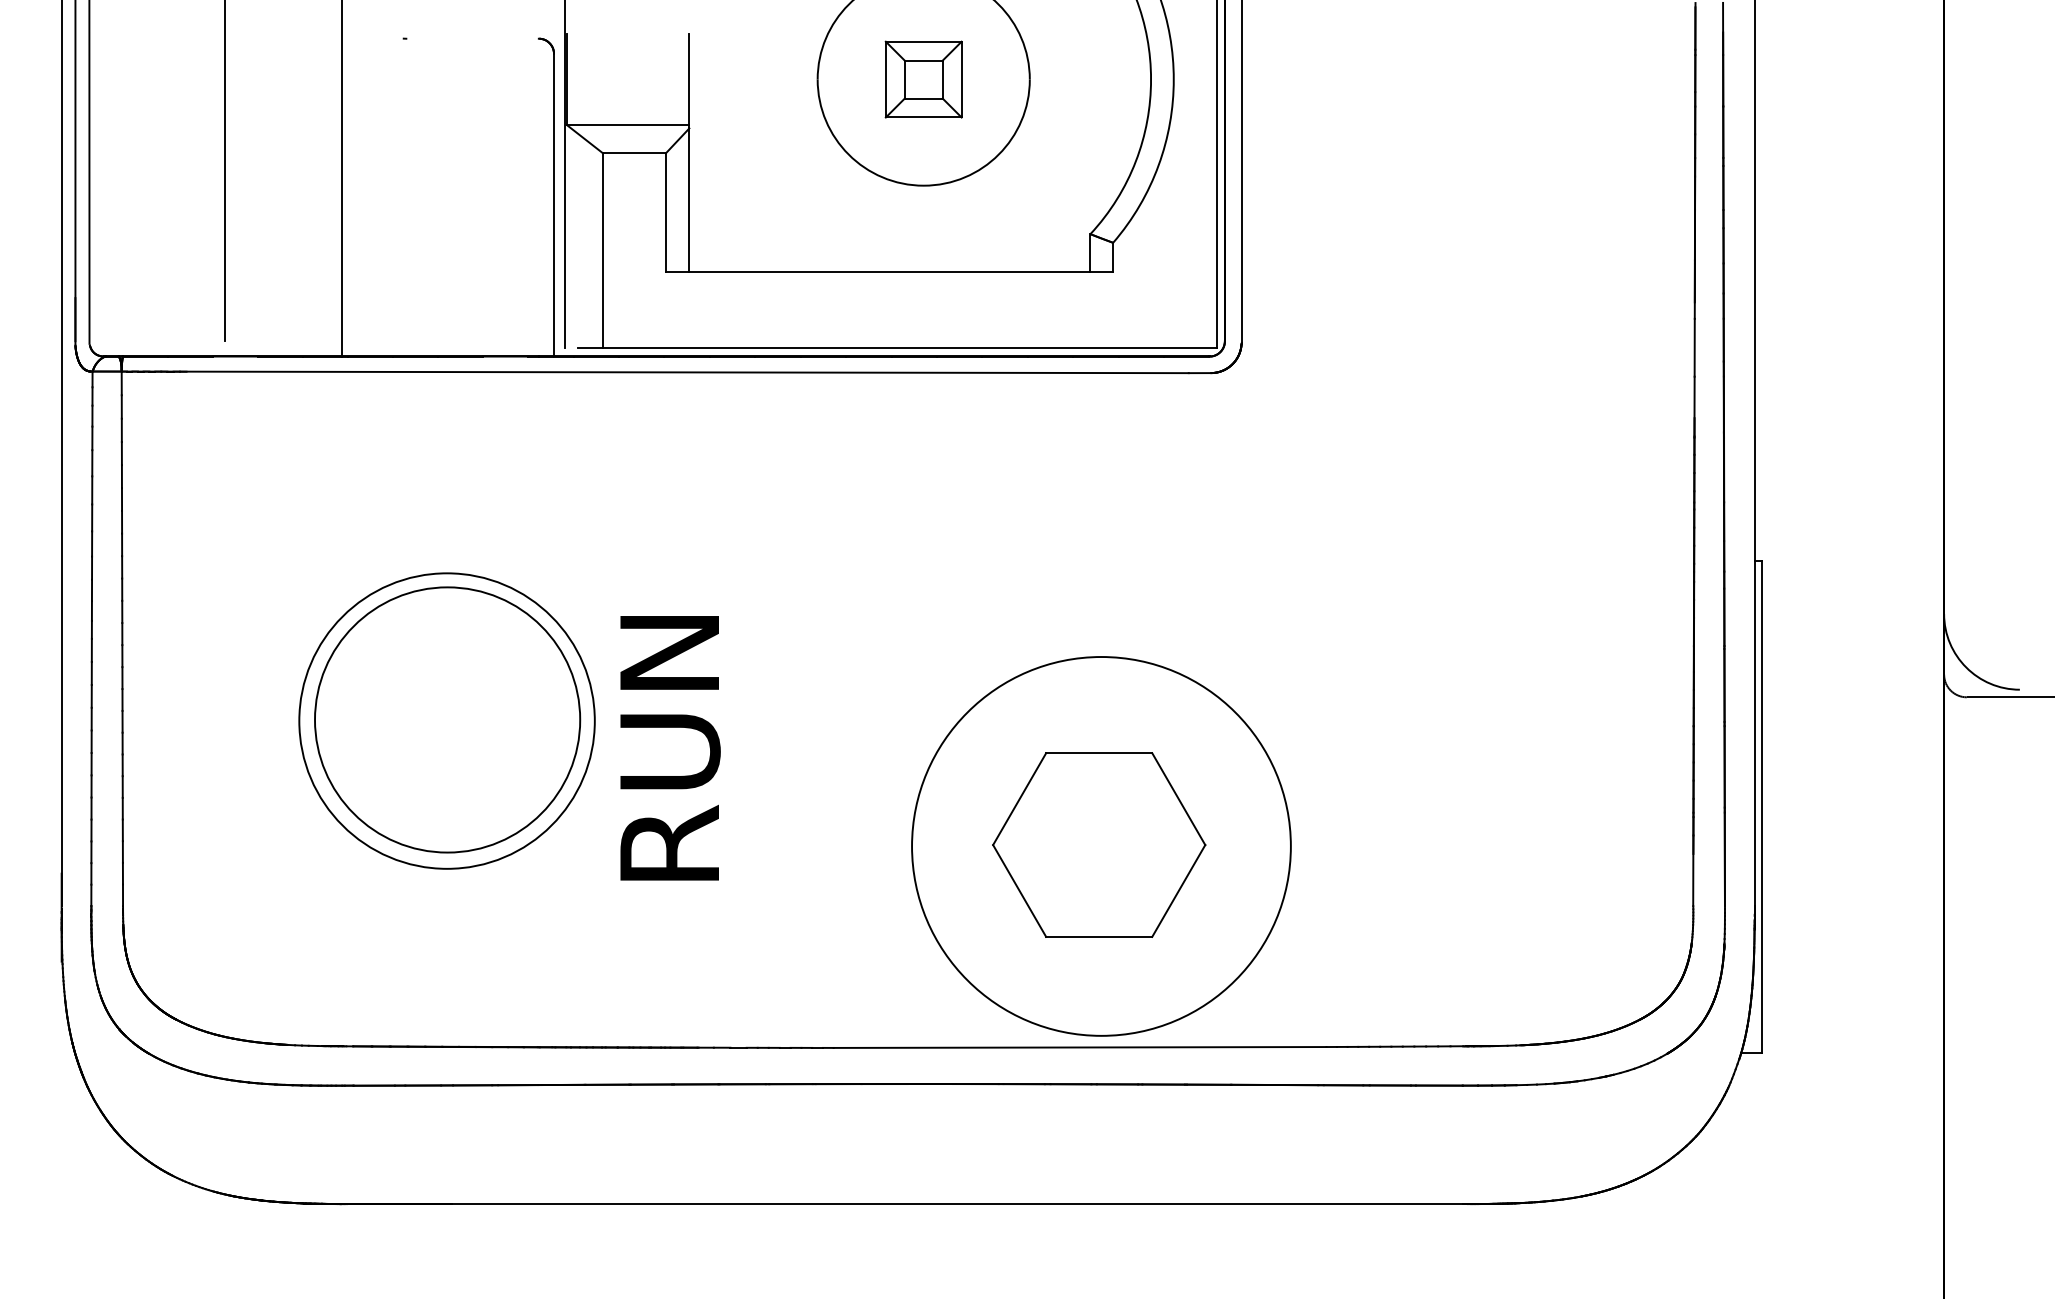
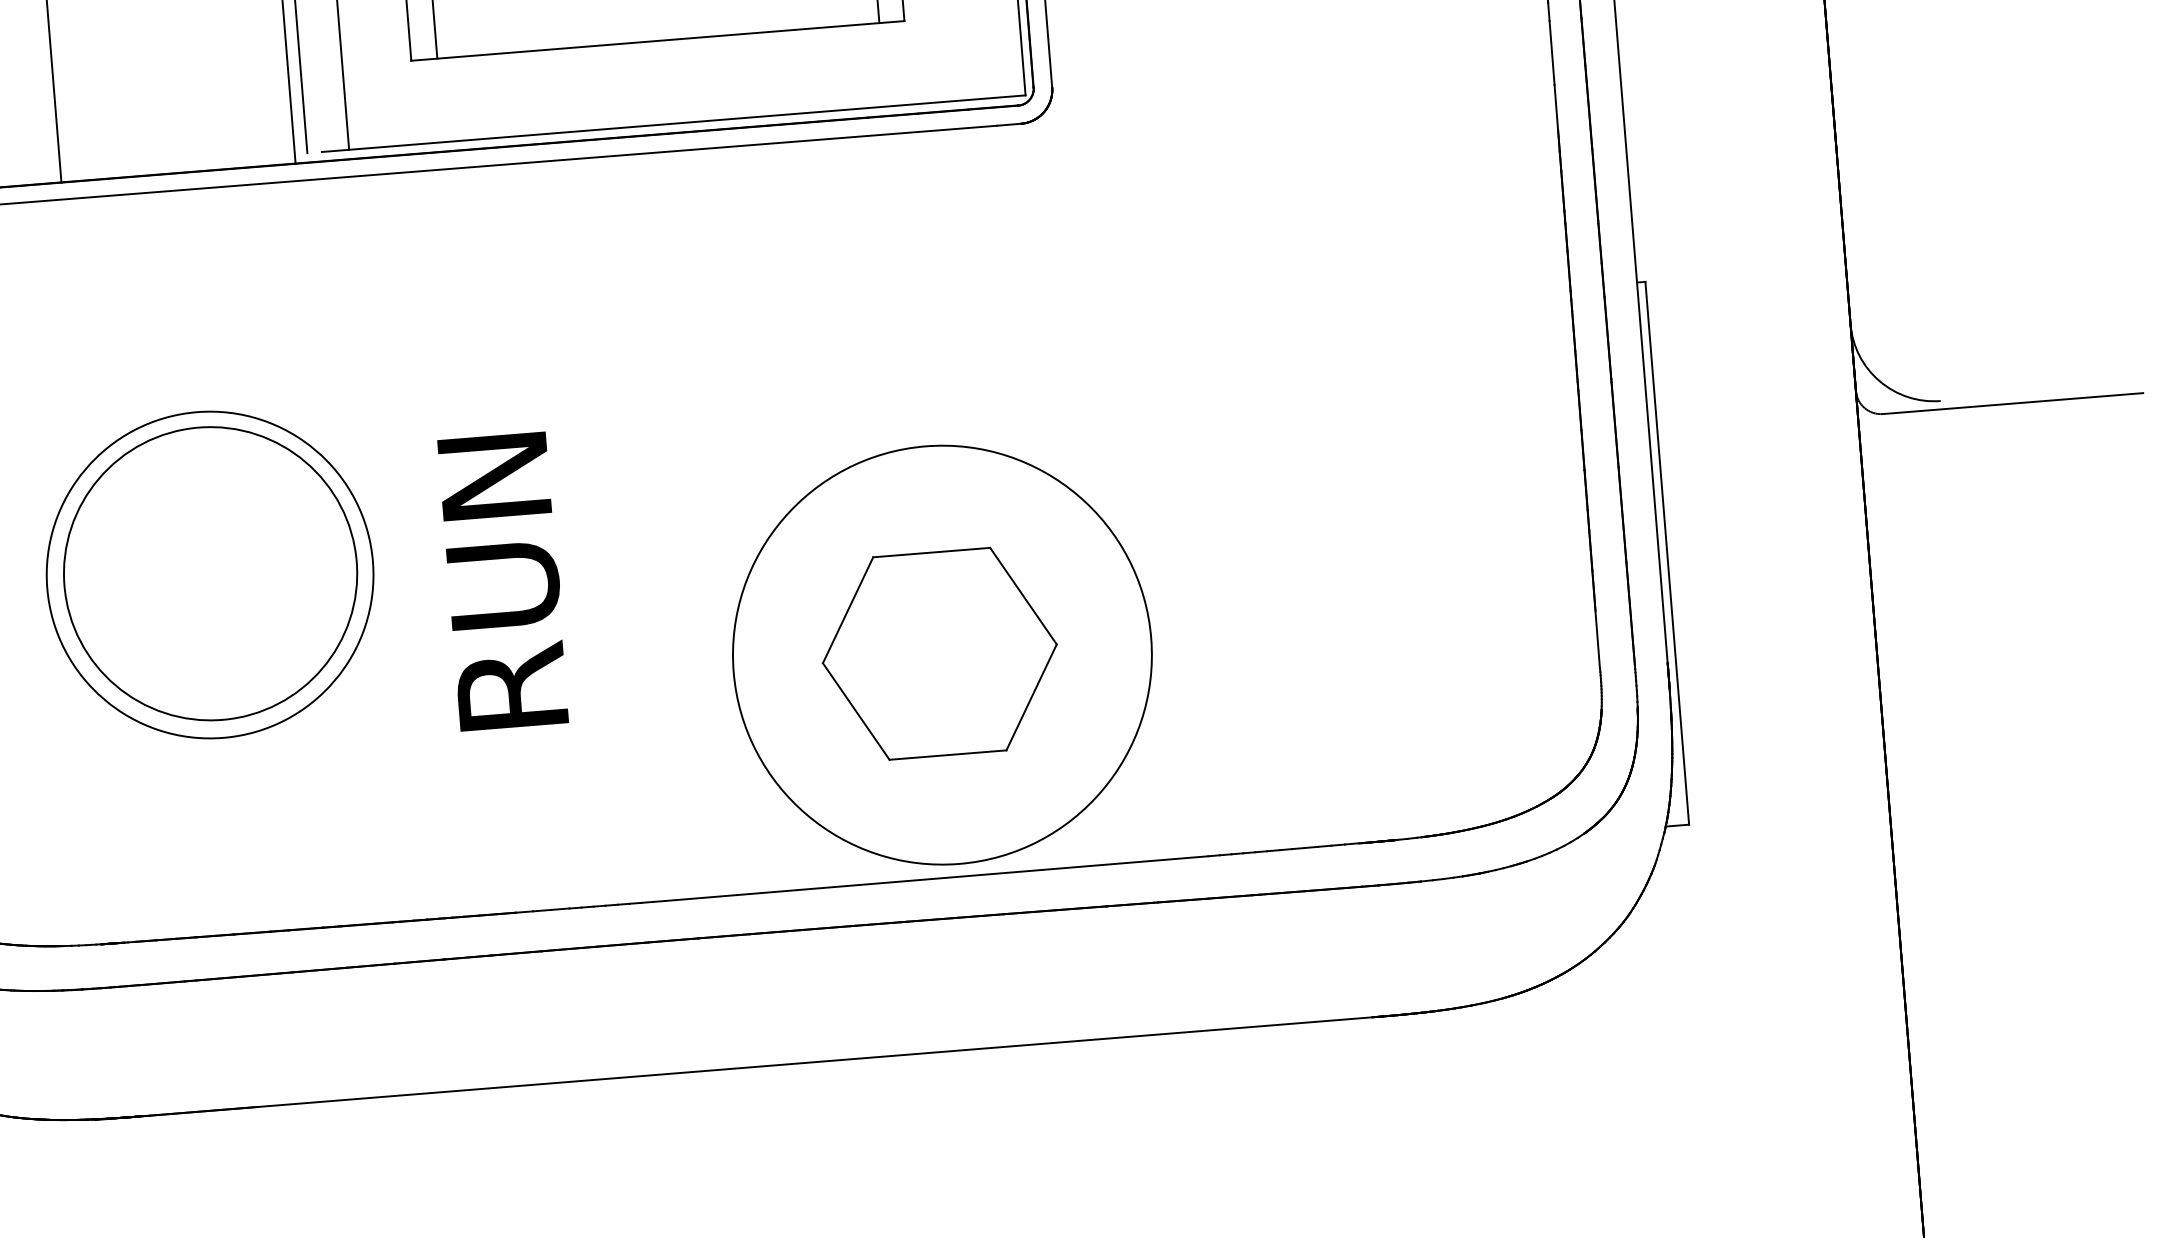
text: (670, 748) -> (503, 581), moved

